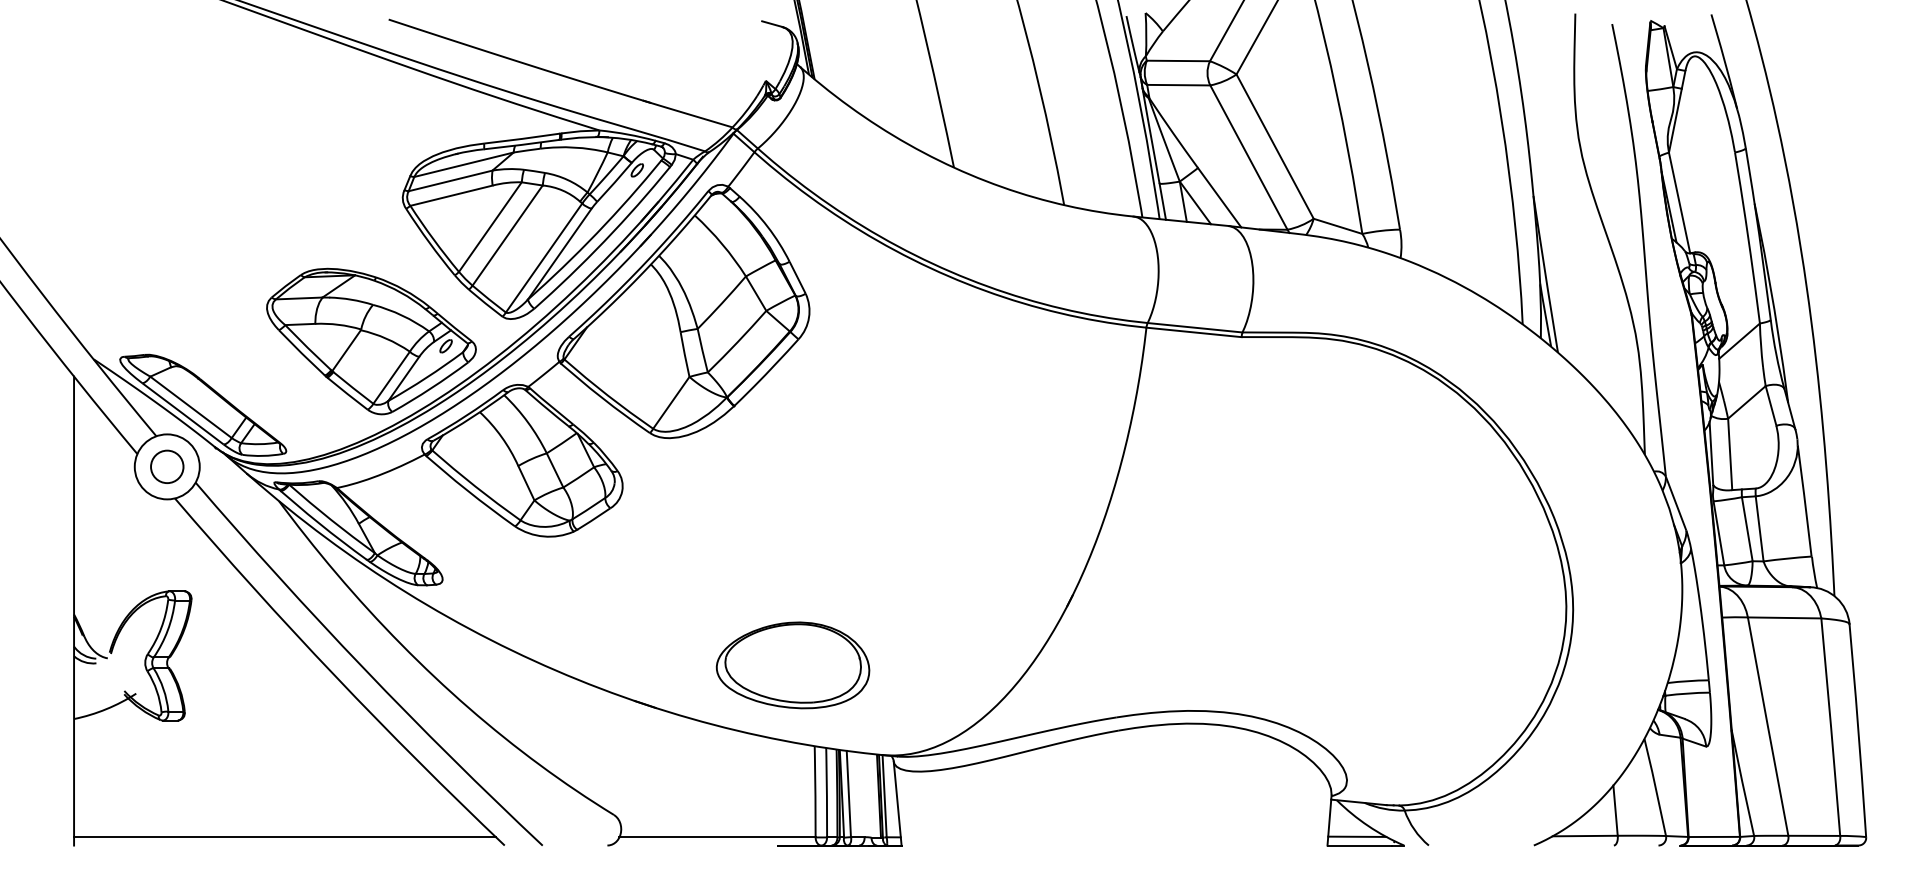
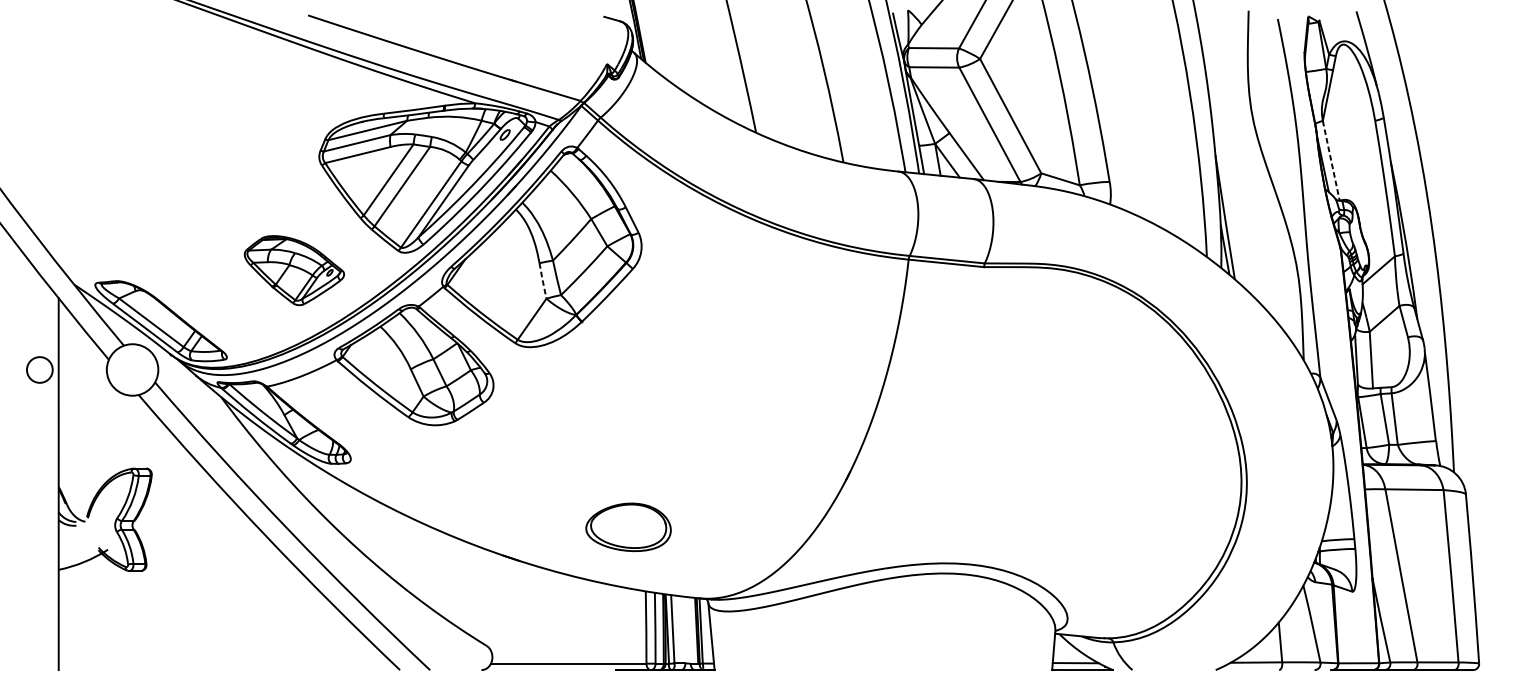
line: (1679, 203) -> (1331, 161), solid -> dashed
part: (371, 341) -> (294, 270), size x0.6
line: (684, 354) -> (542, 280), solid -> dashed
circle: (167, 466) -> (40, 369), moved
part: (792, 665) -> (628, 527), size x0.7
line: (285, 837) -> (226, 663), removed

